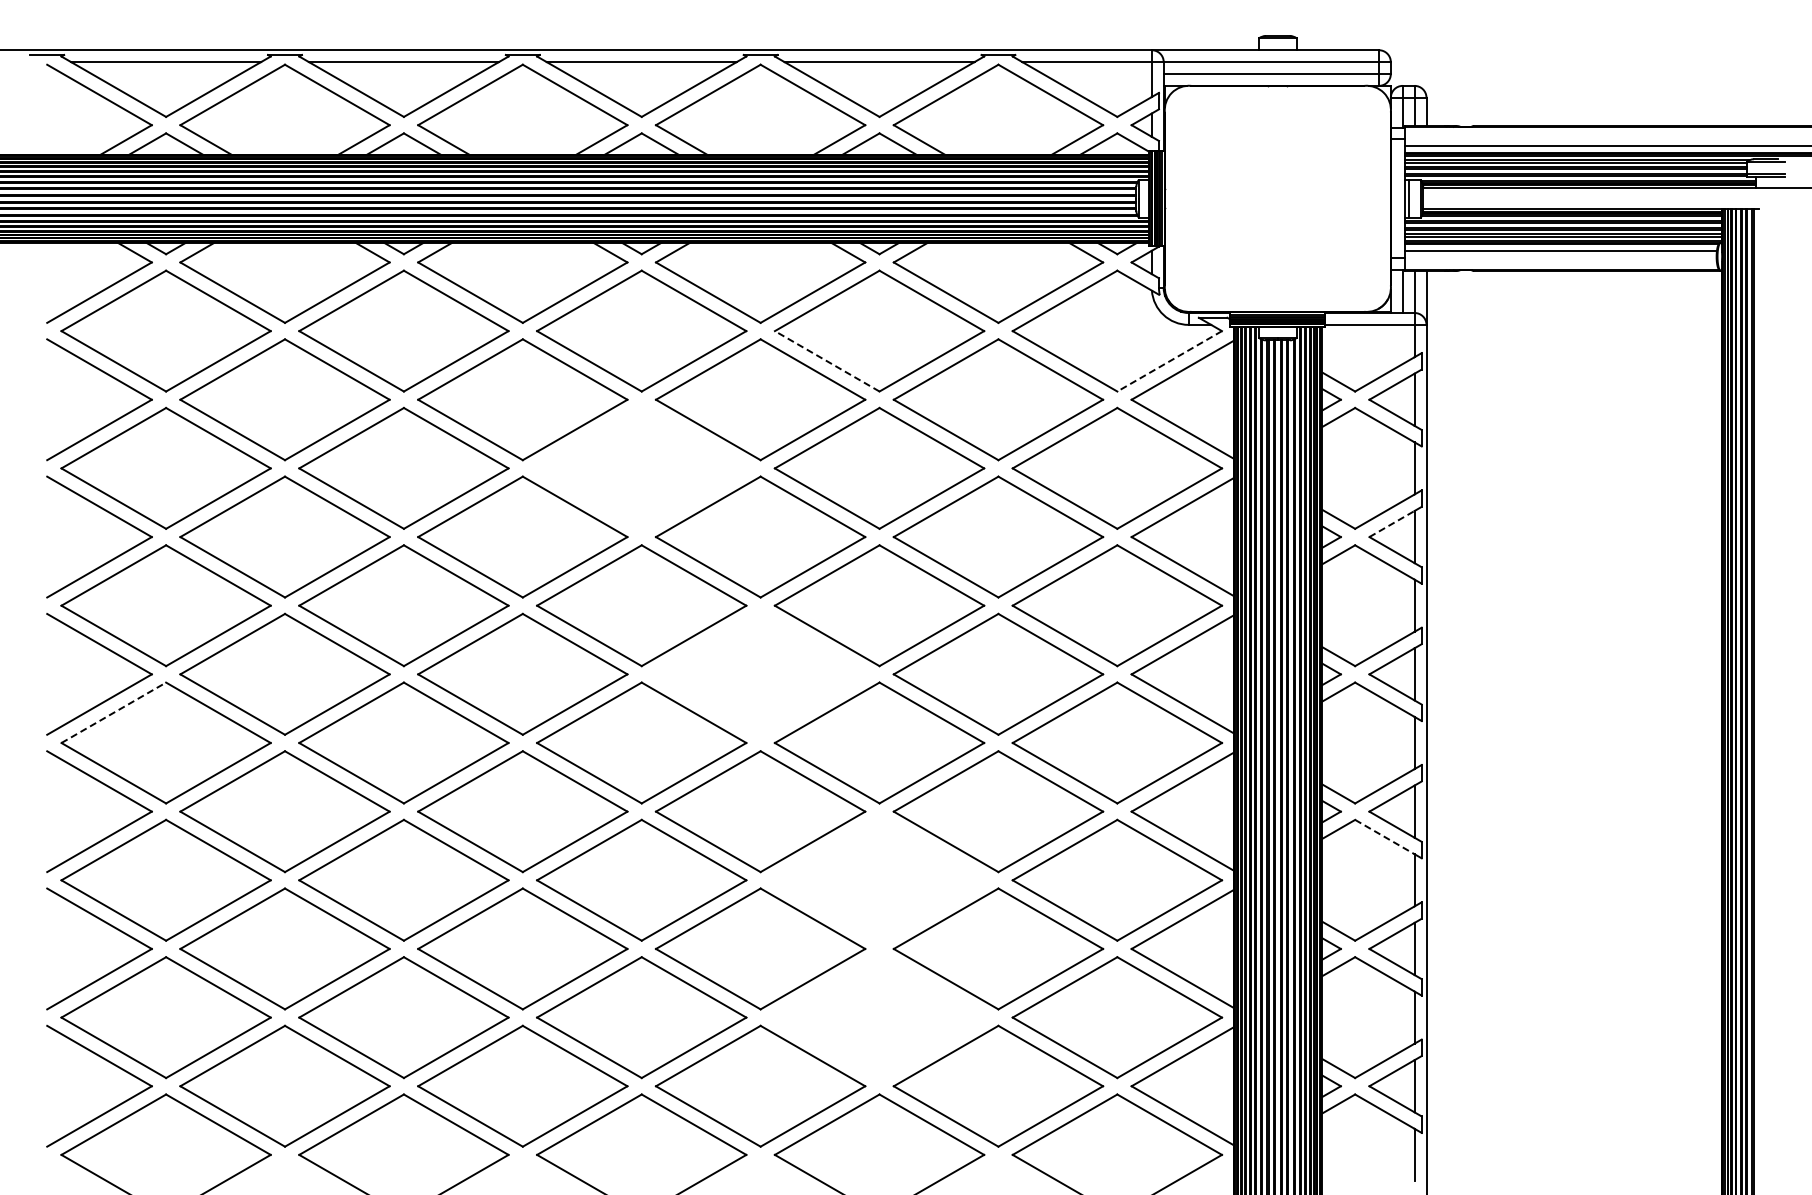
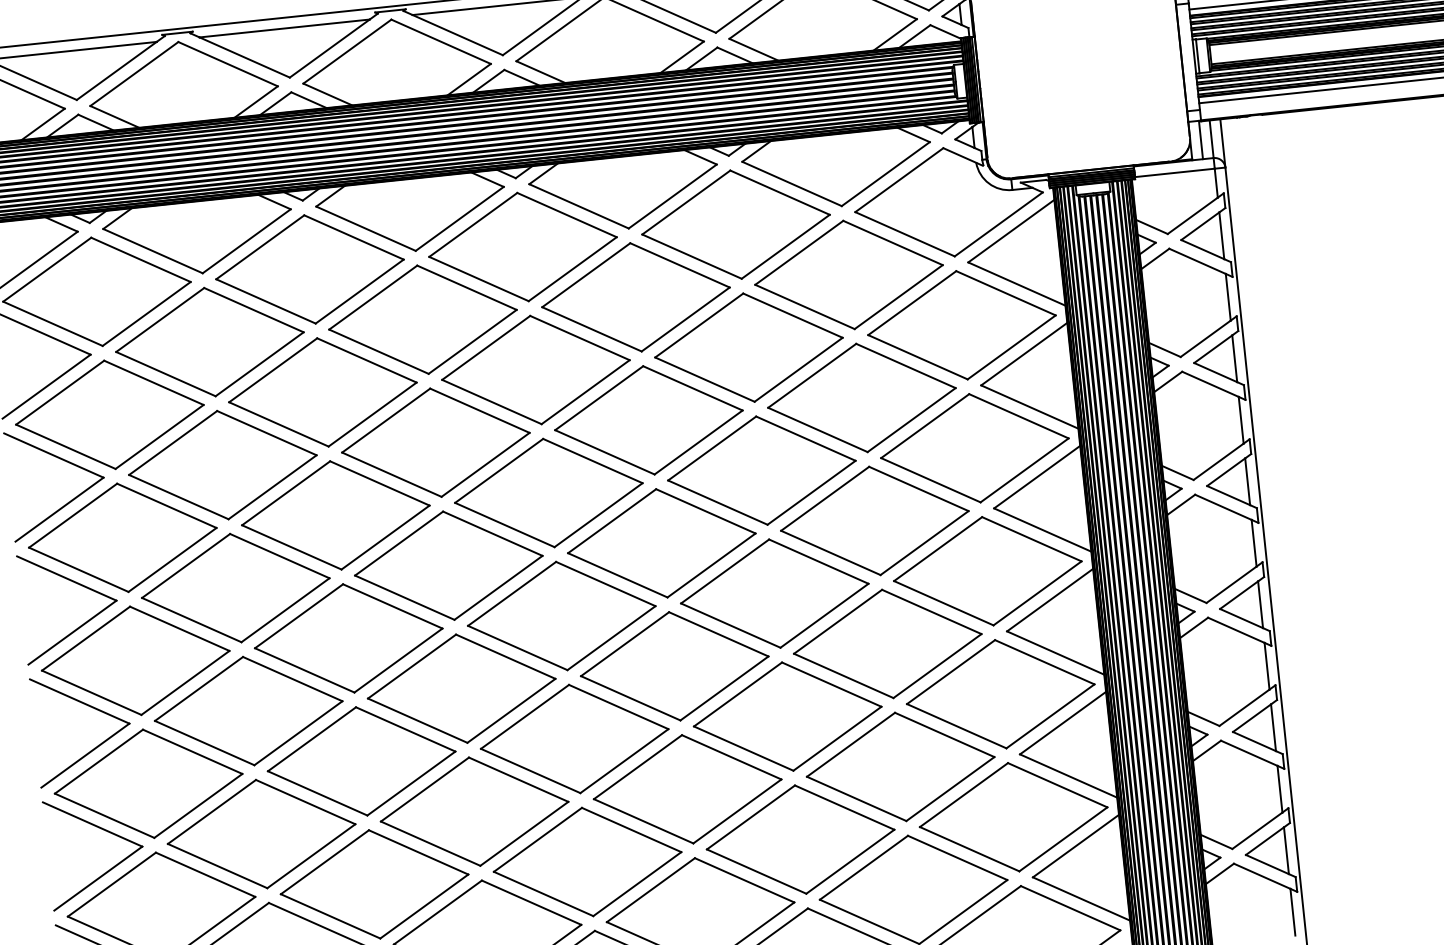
line: (826, 361) -> (691, 256), dashed -> solid
line: (1169, 361) -> (998, 224), dashed -> solid
part: (641, 467) -> (535, 369), added
line: (1392, 523) -> (1213, 348), dashed -> solid
part: (760, 673) -> (661, 542), added
line: (114, 712) -> (86, 638), dashed -> solid
line: (1385, 837) -> (1236, 630), dashed -> solid
part: (879, 879) -> (787, 715), added
part: (879, 1017) -> (800, 839), added

